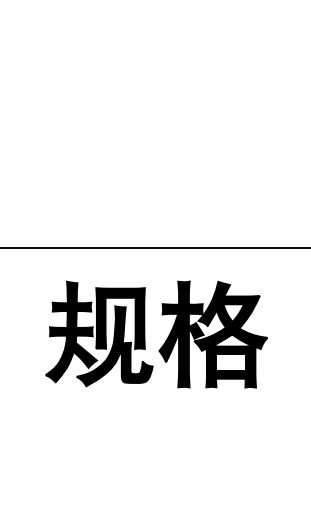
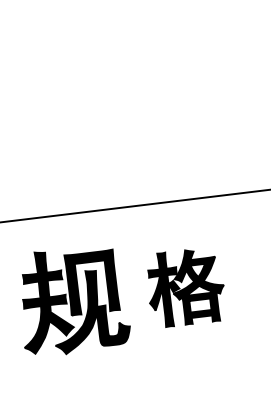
part: (212, 334) -> (185, 287), size x0.7

